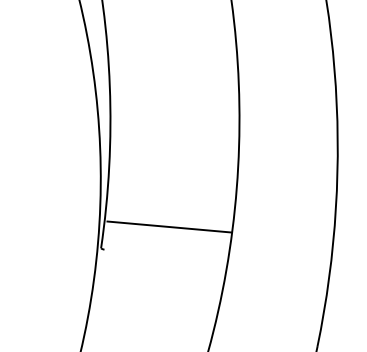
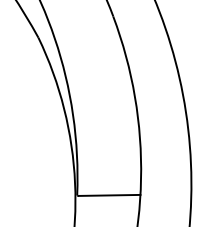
line: (169, 225) -> (109, 194), moved

